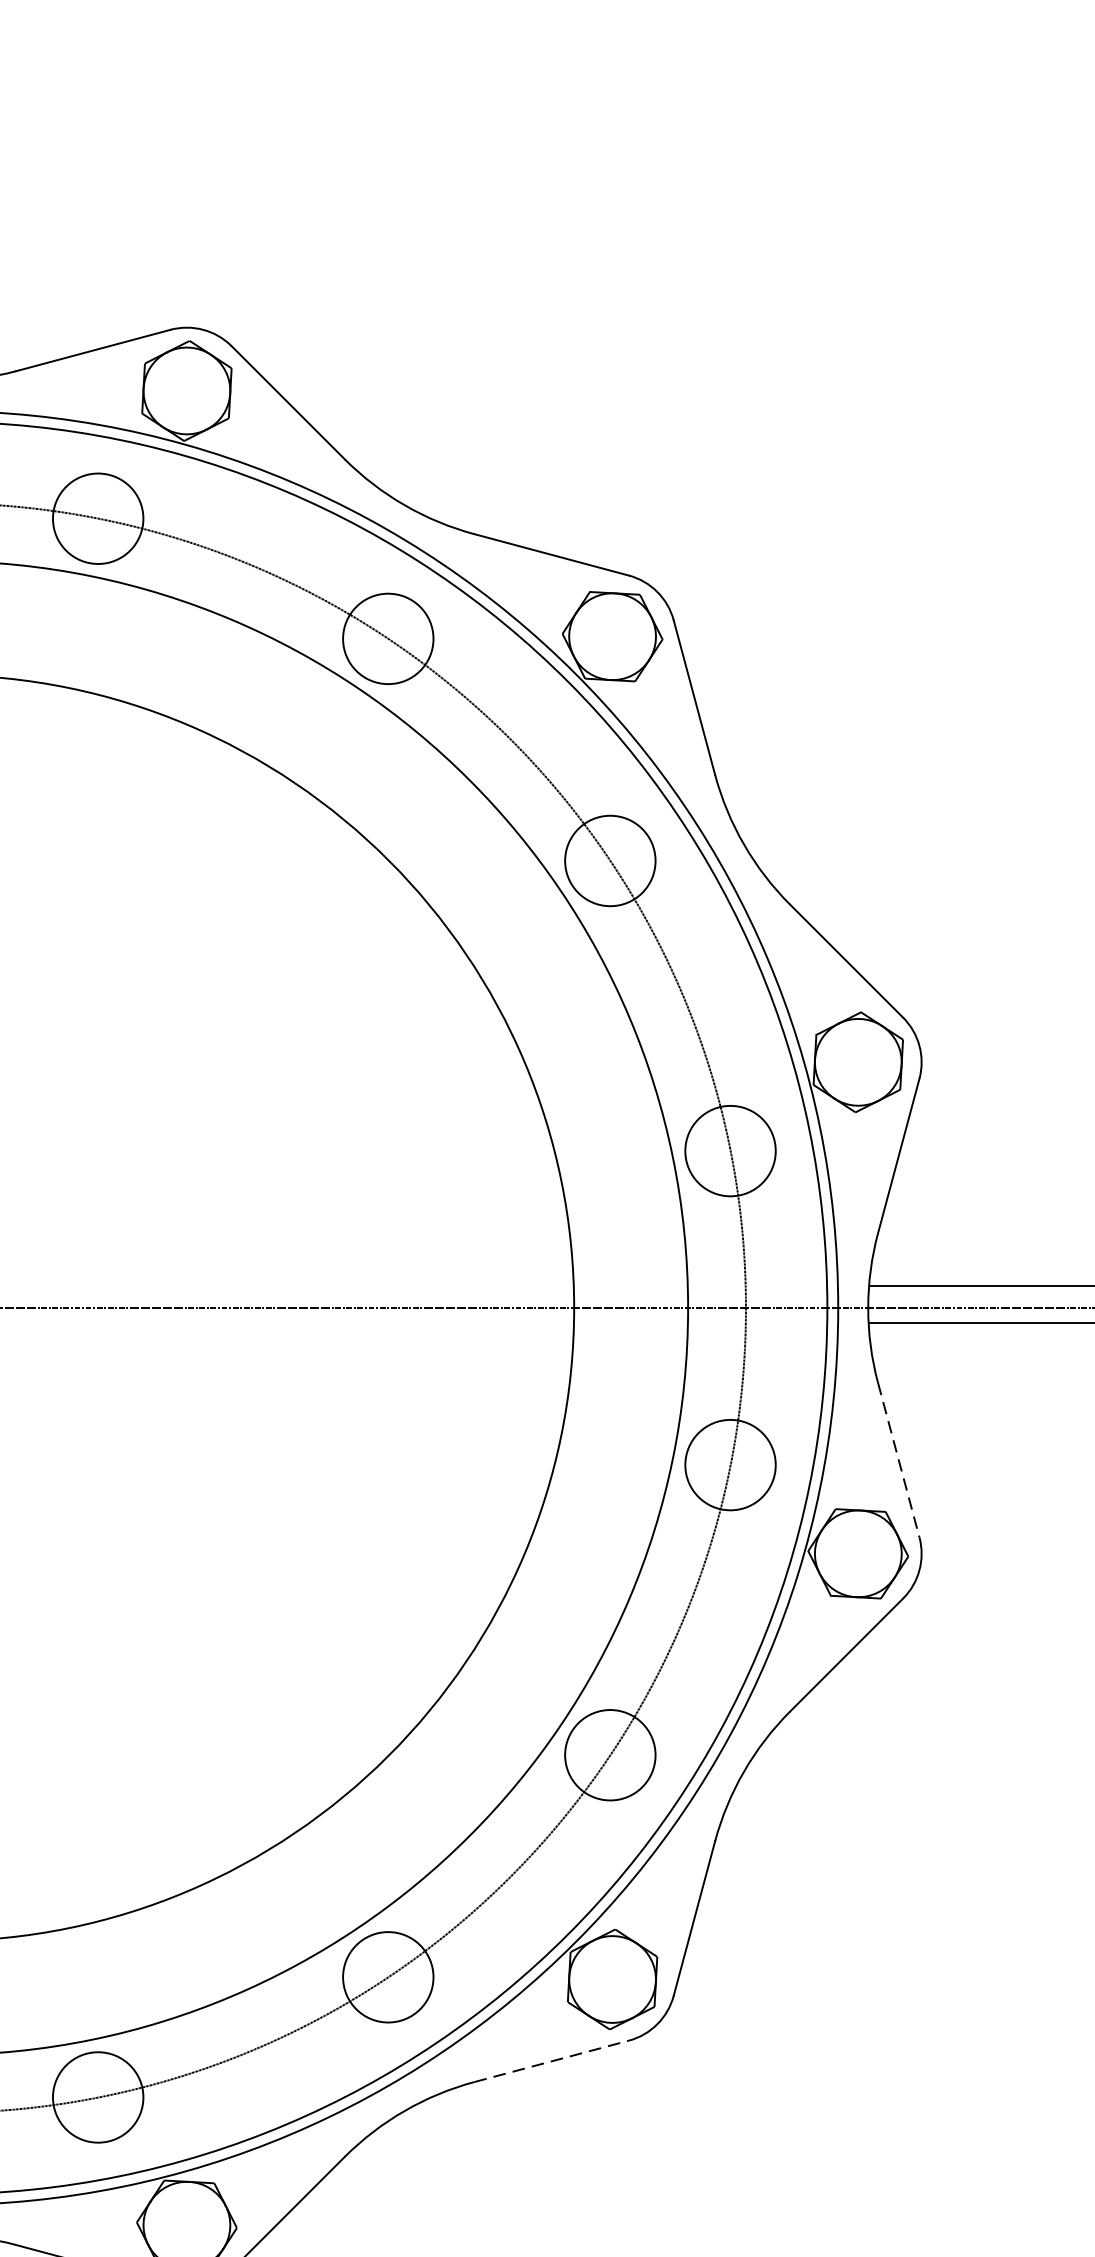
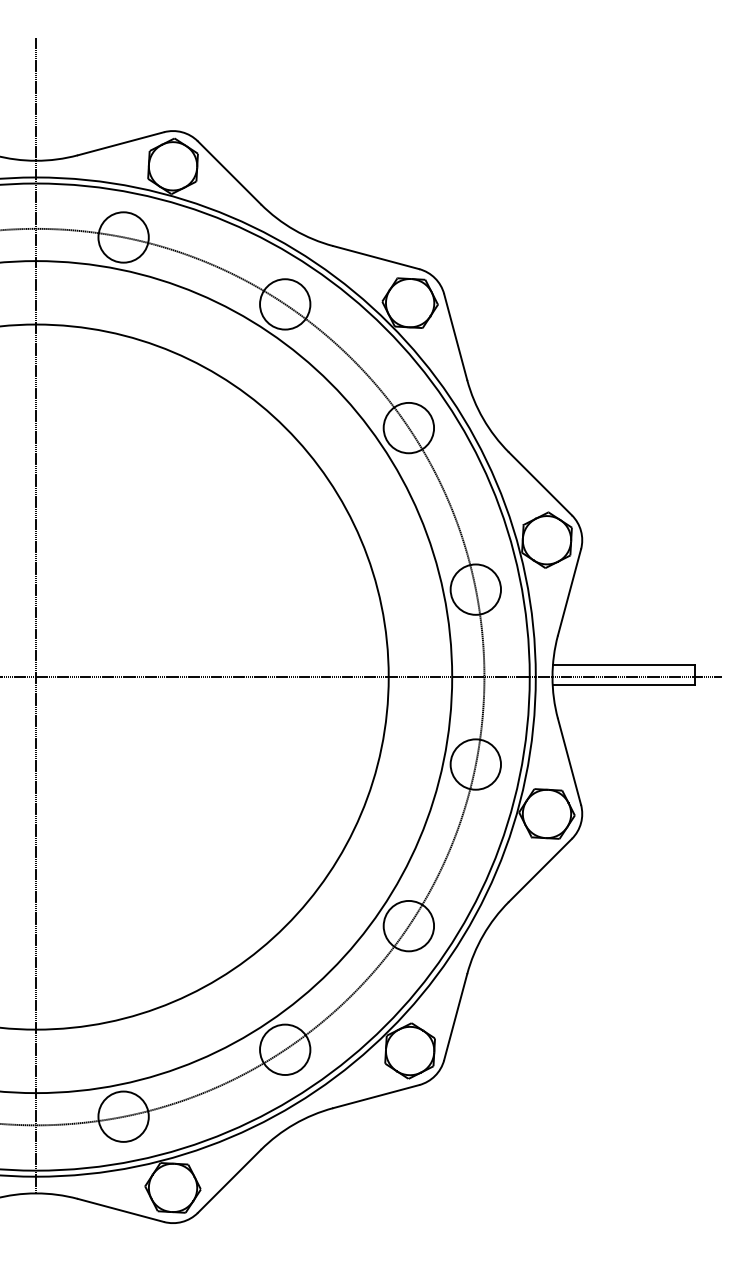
line: (898, 1459) -> (569, 761), dashed -> solid
line: (552, 2061) -> (376, 1096), dashed -> solid

